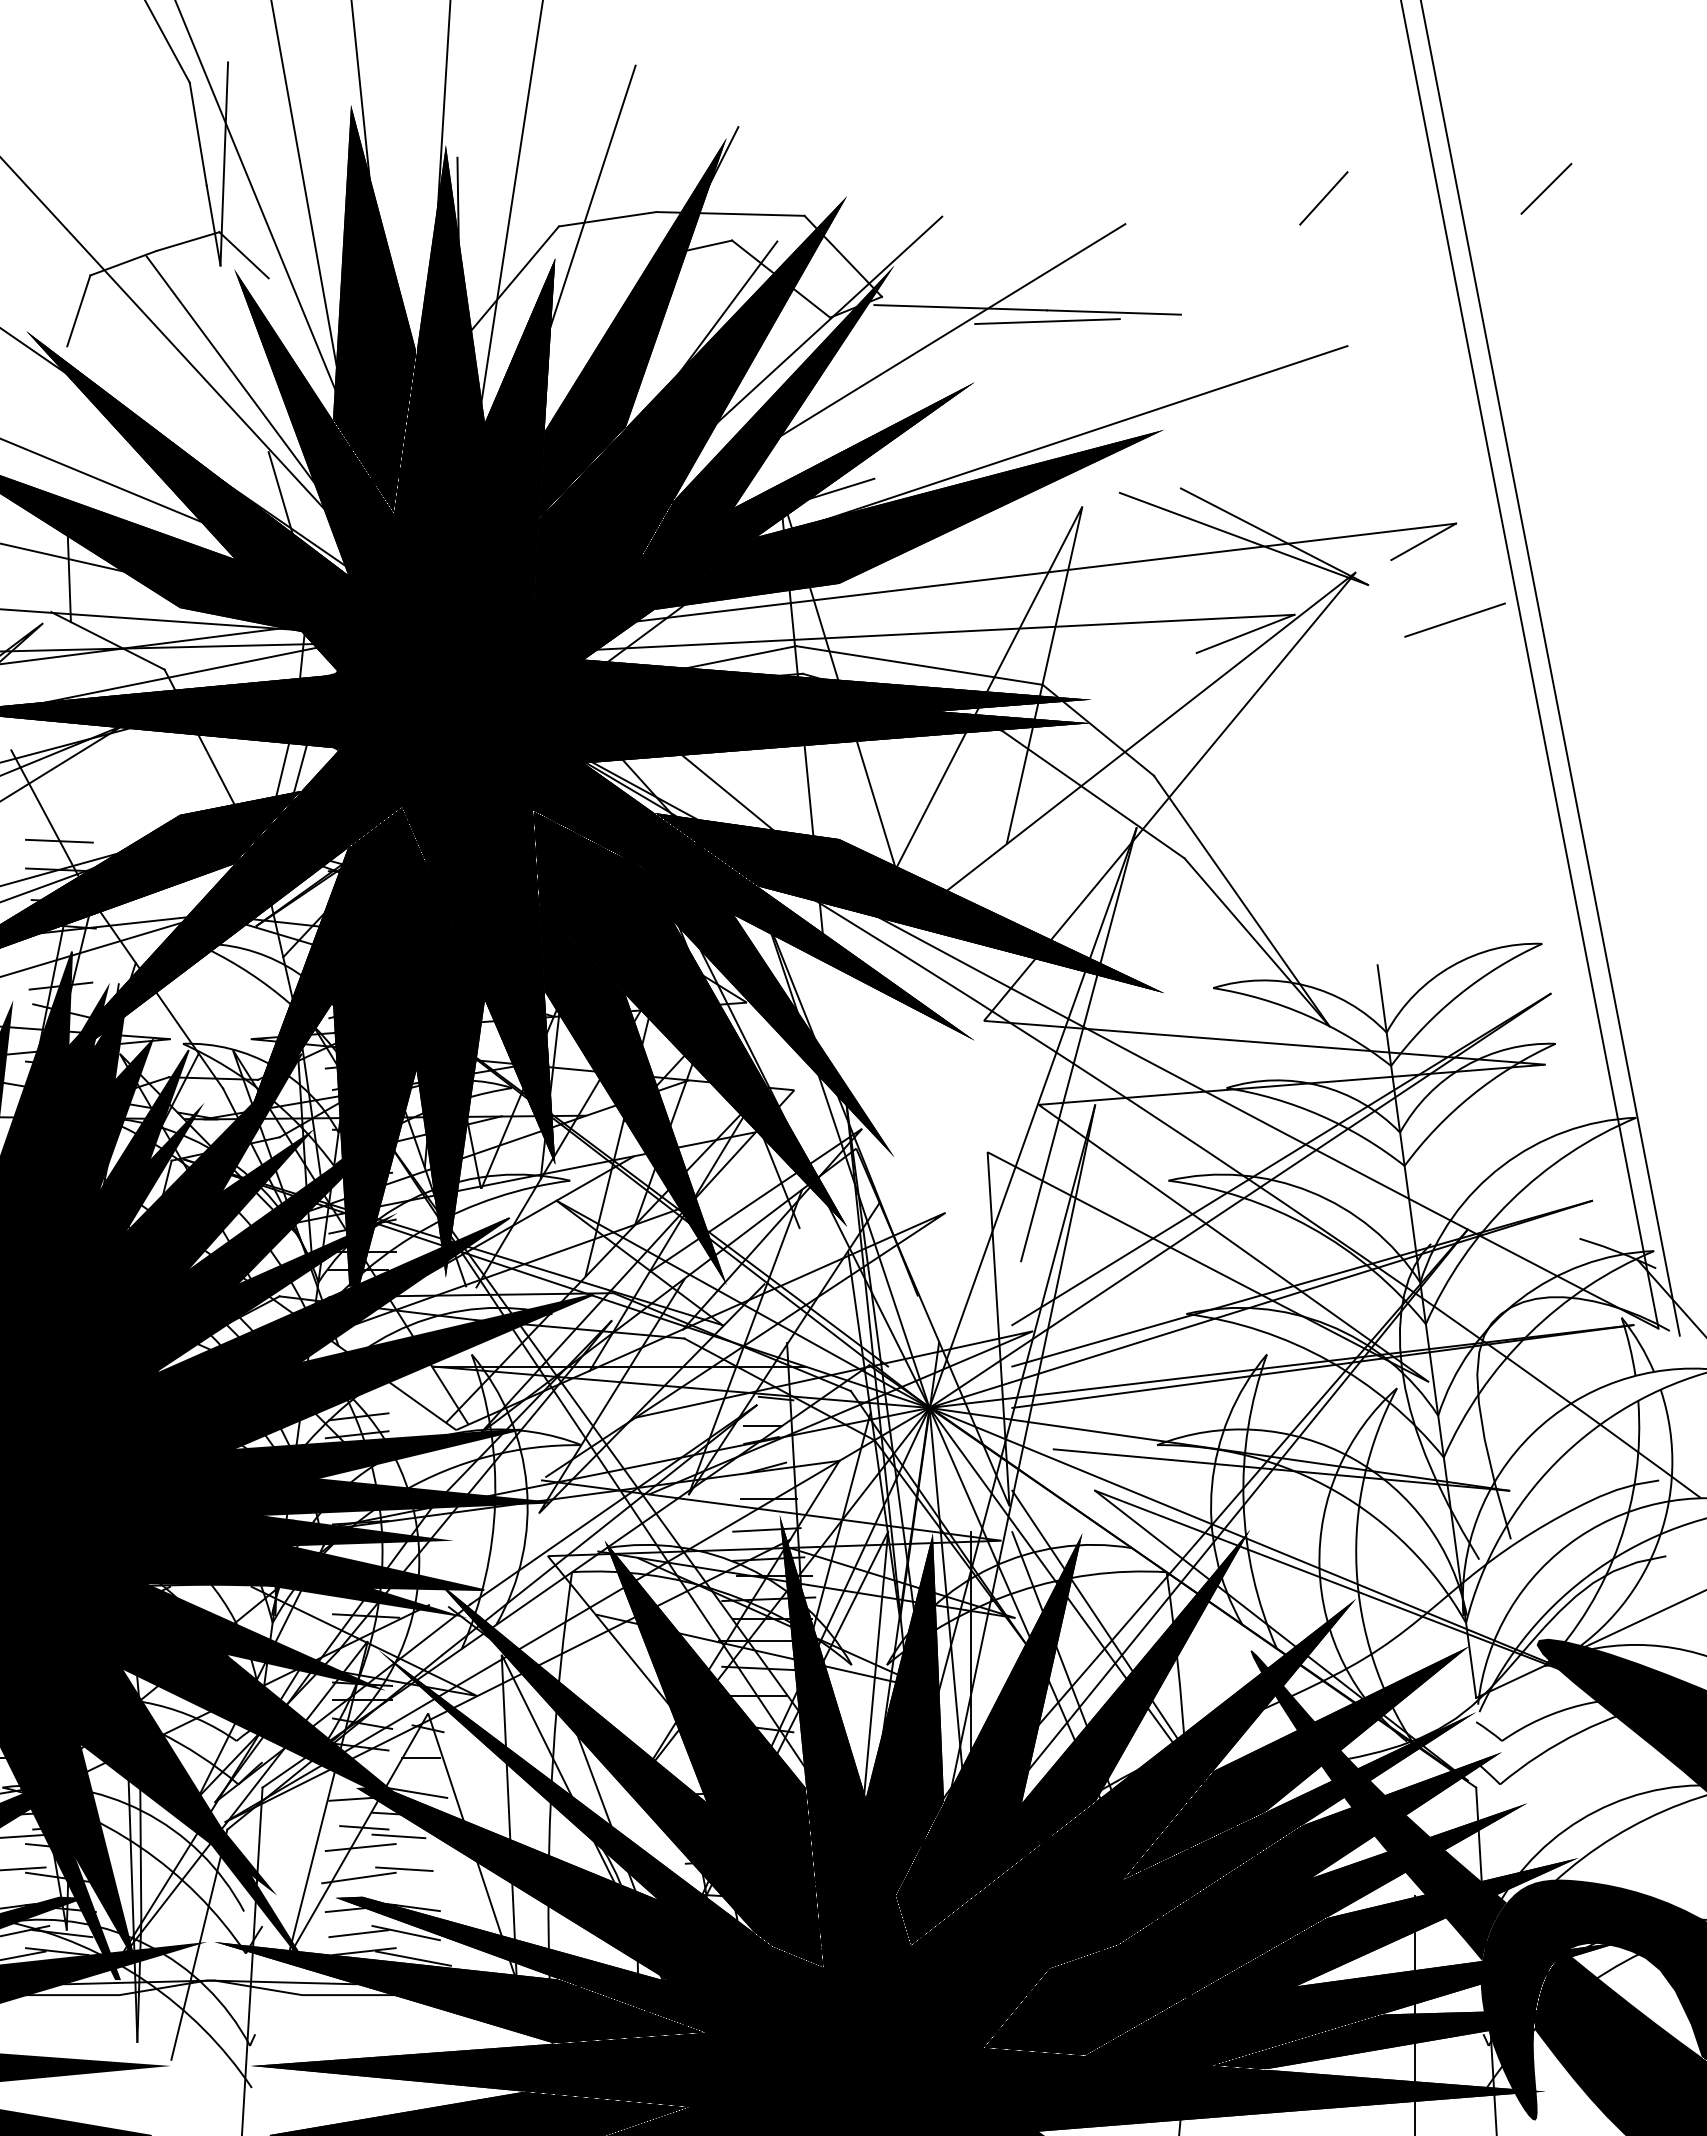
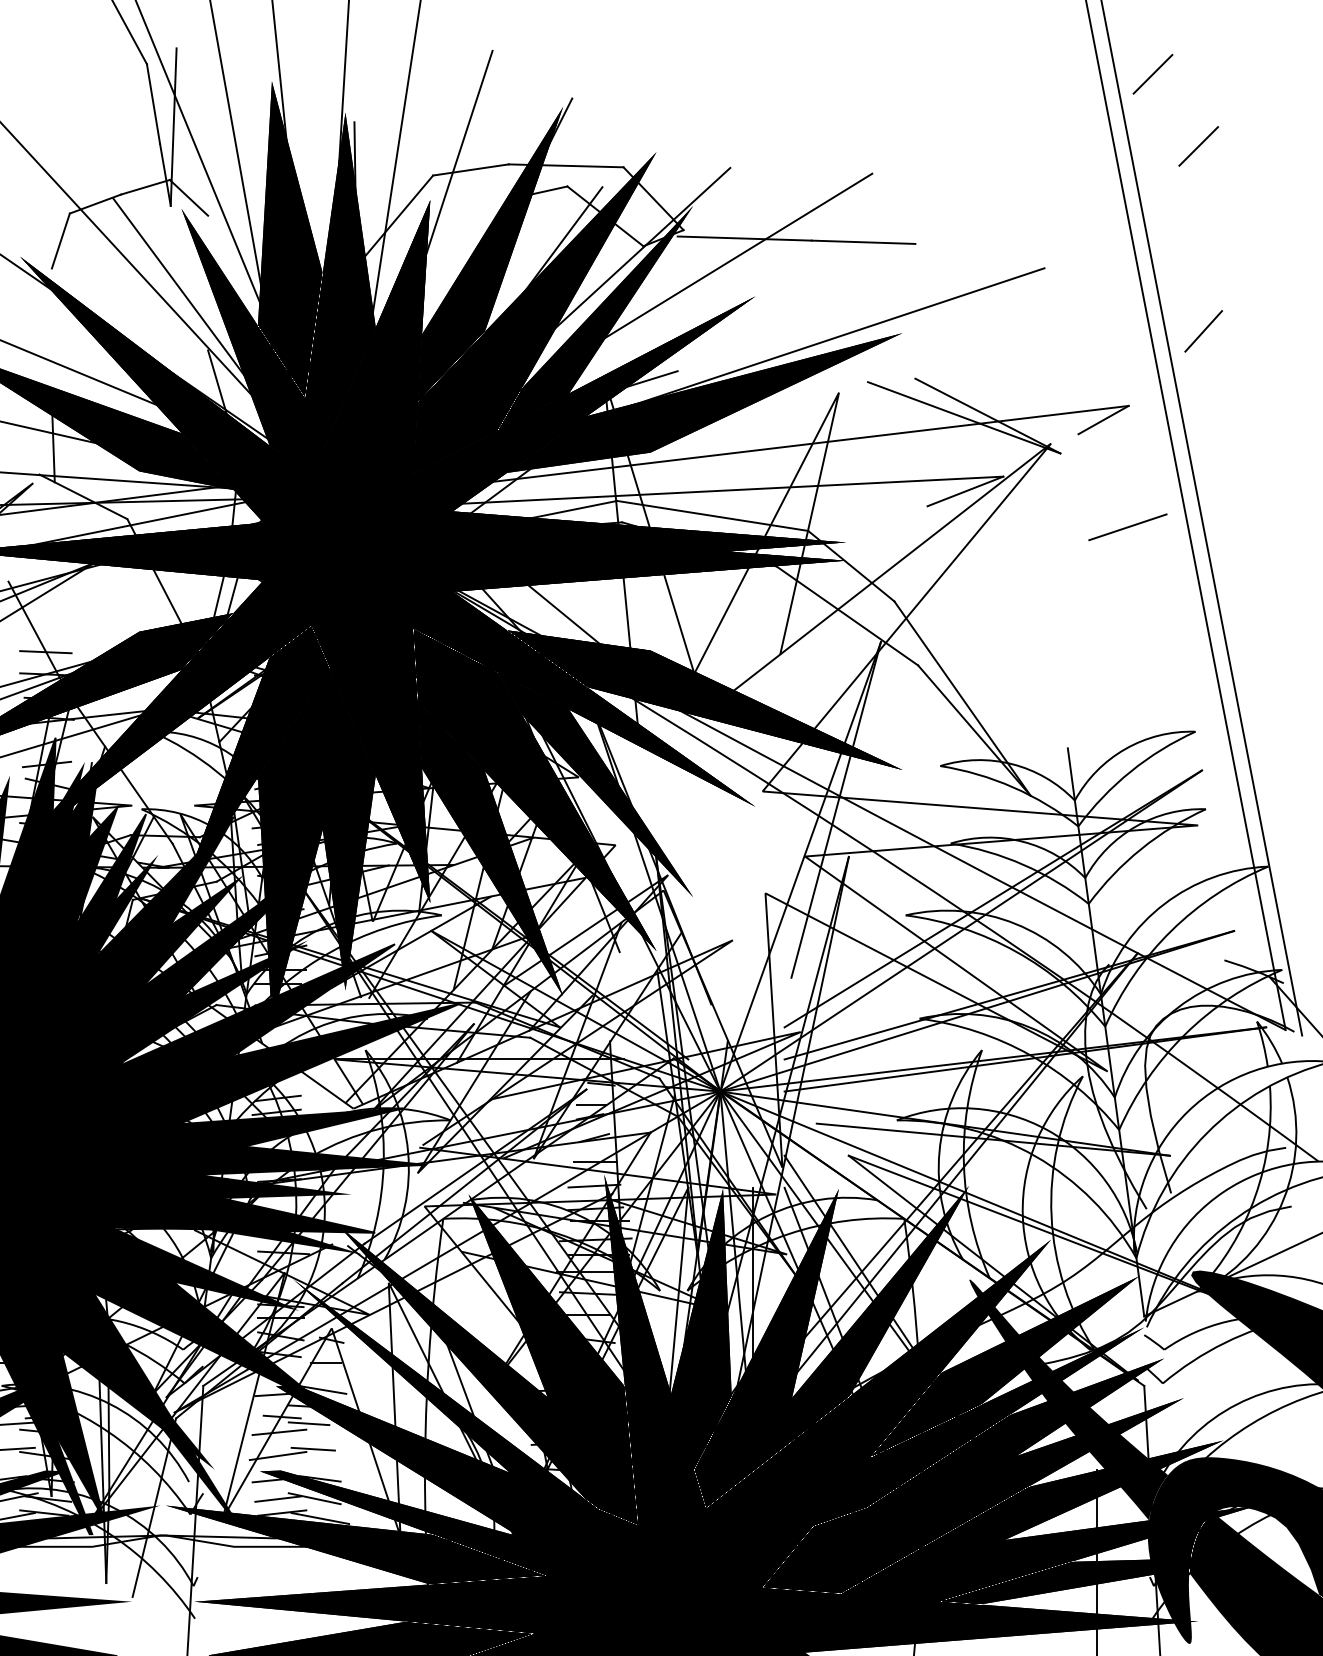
line: (1487, 95) -> (1153, 74), added
line: (1323, 198) -> (1203, 331), moved
line: (1047, 321) -> (811, 249), removed
line: (1454, 619) -> (1127, 526), moved

